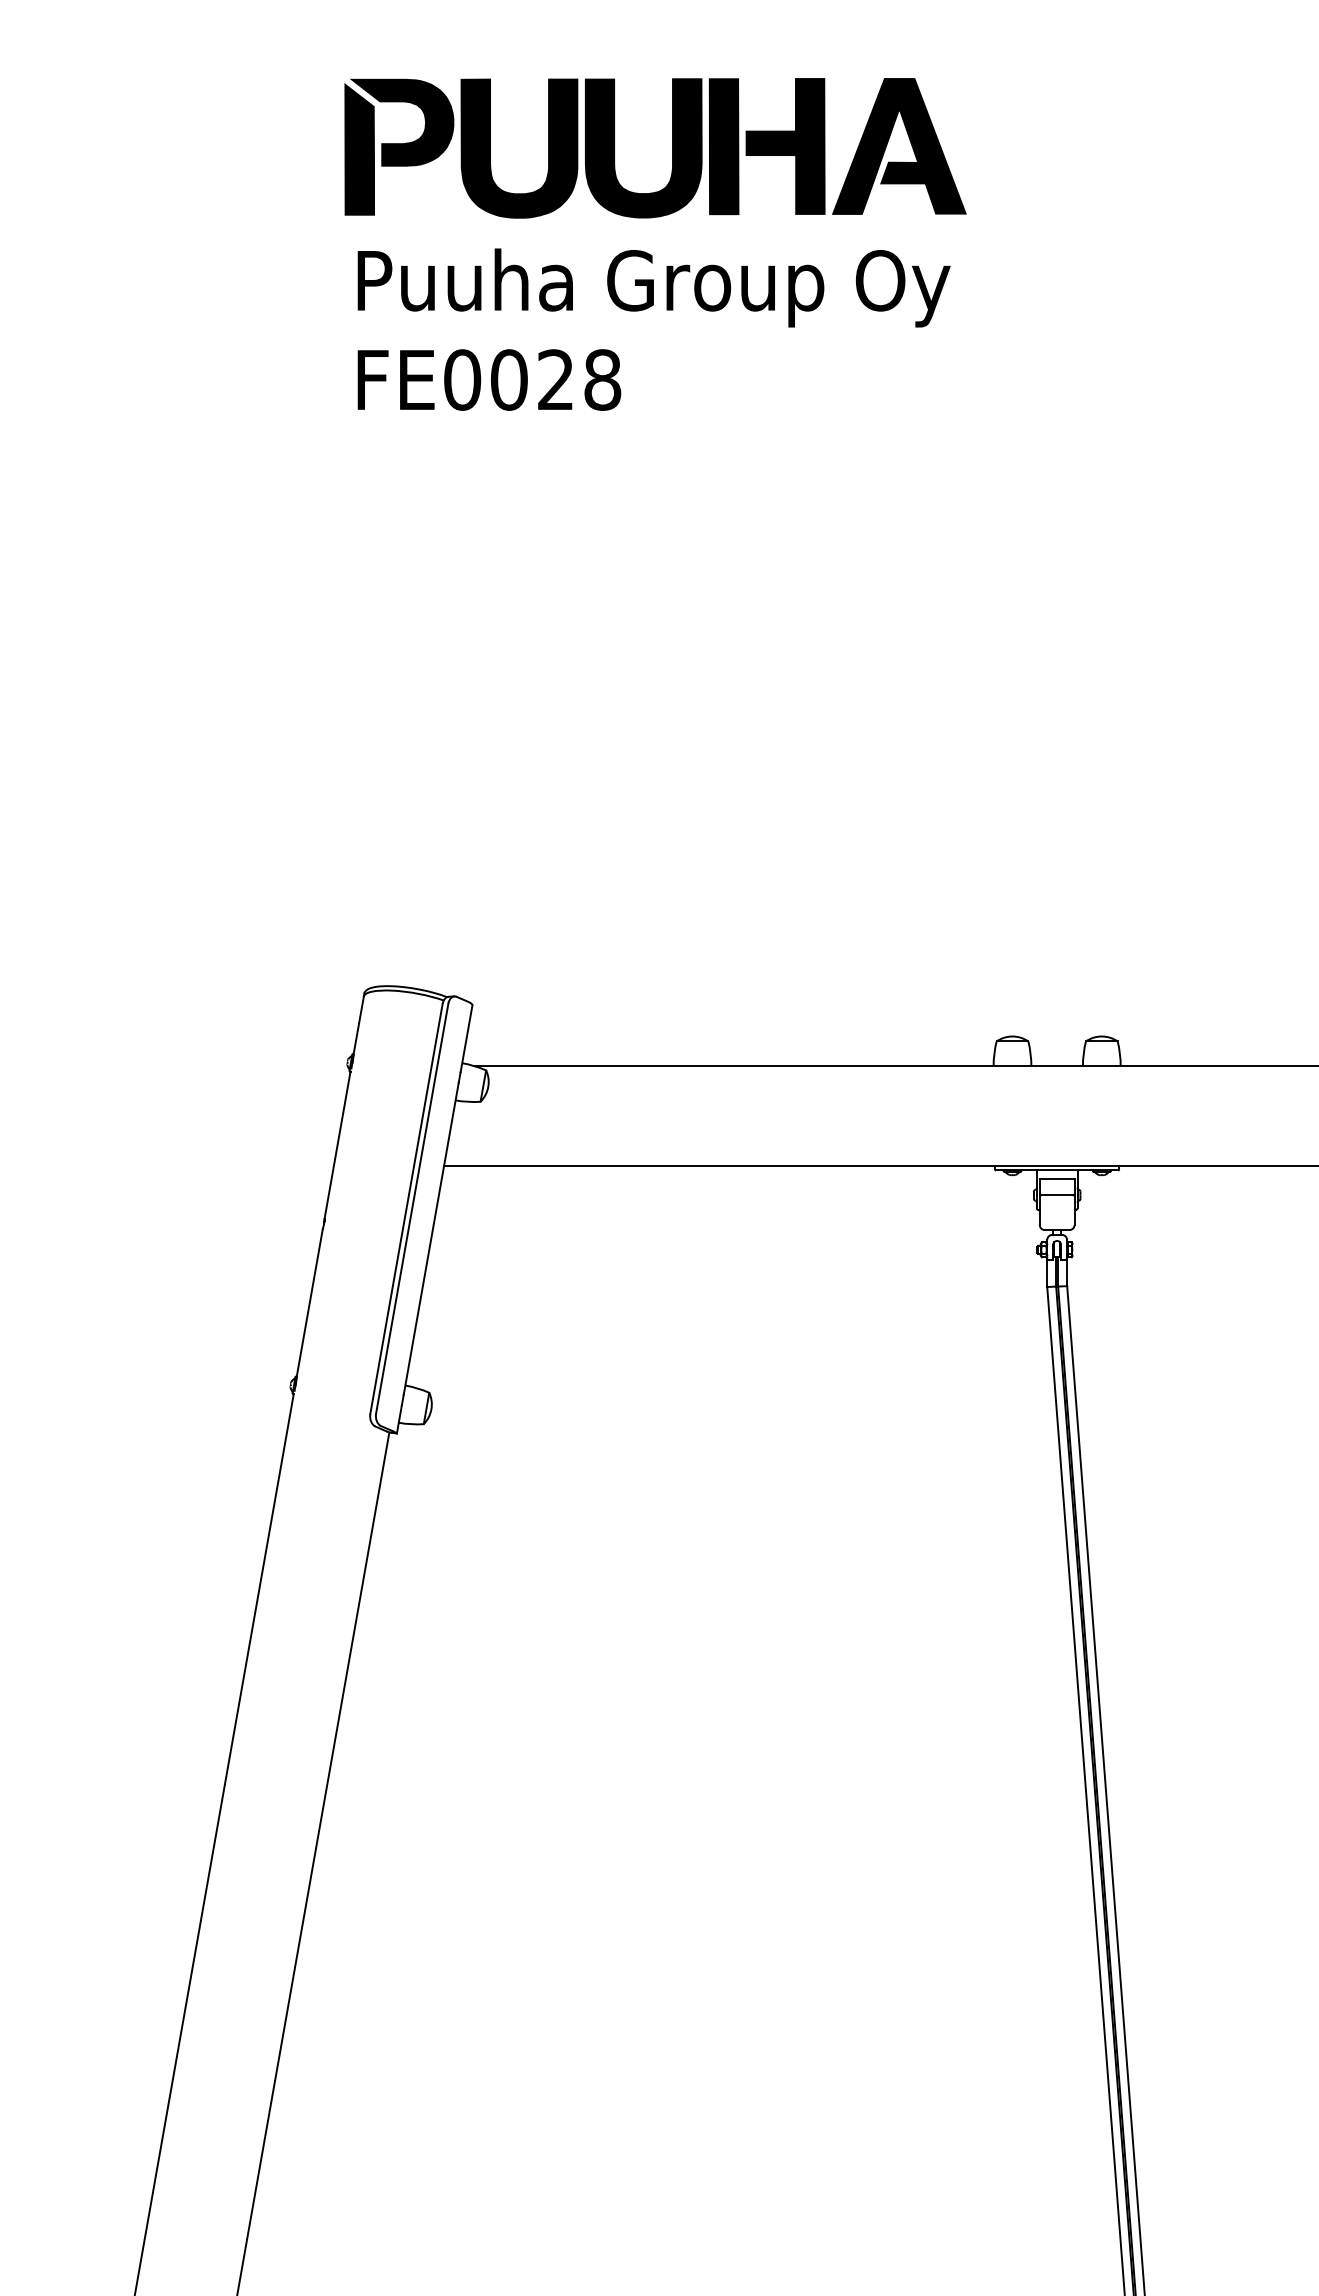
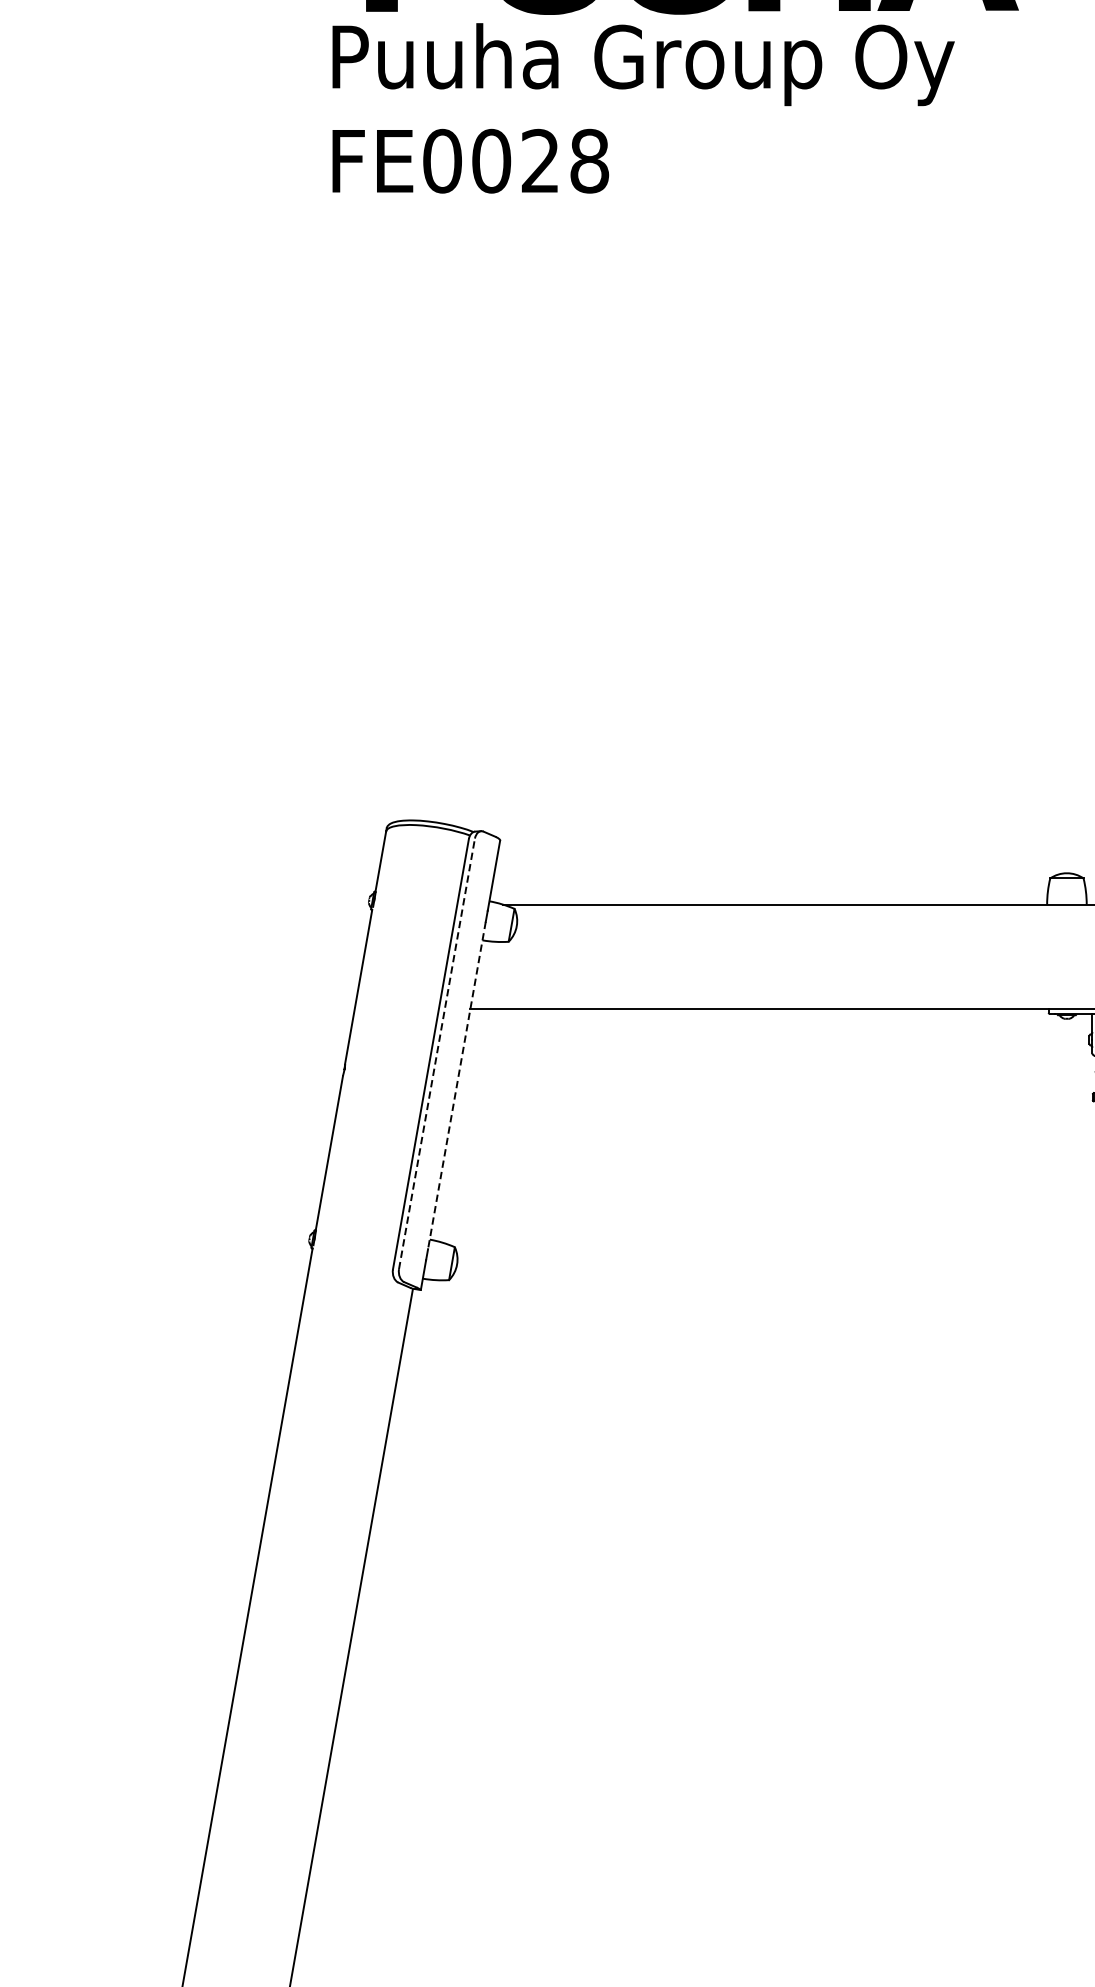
text: (653, 329) -> (642, 108), moved
line: (412, 1208) -> (437, 1053), solid -> dashed
line: (431, 1239) -> (457, 1086), solid -> dashed

